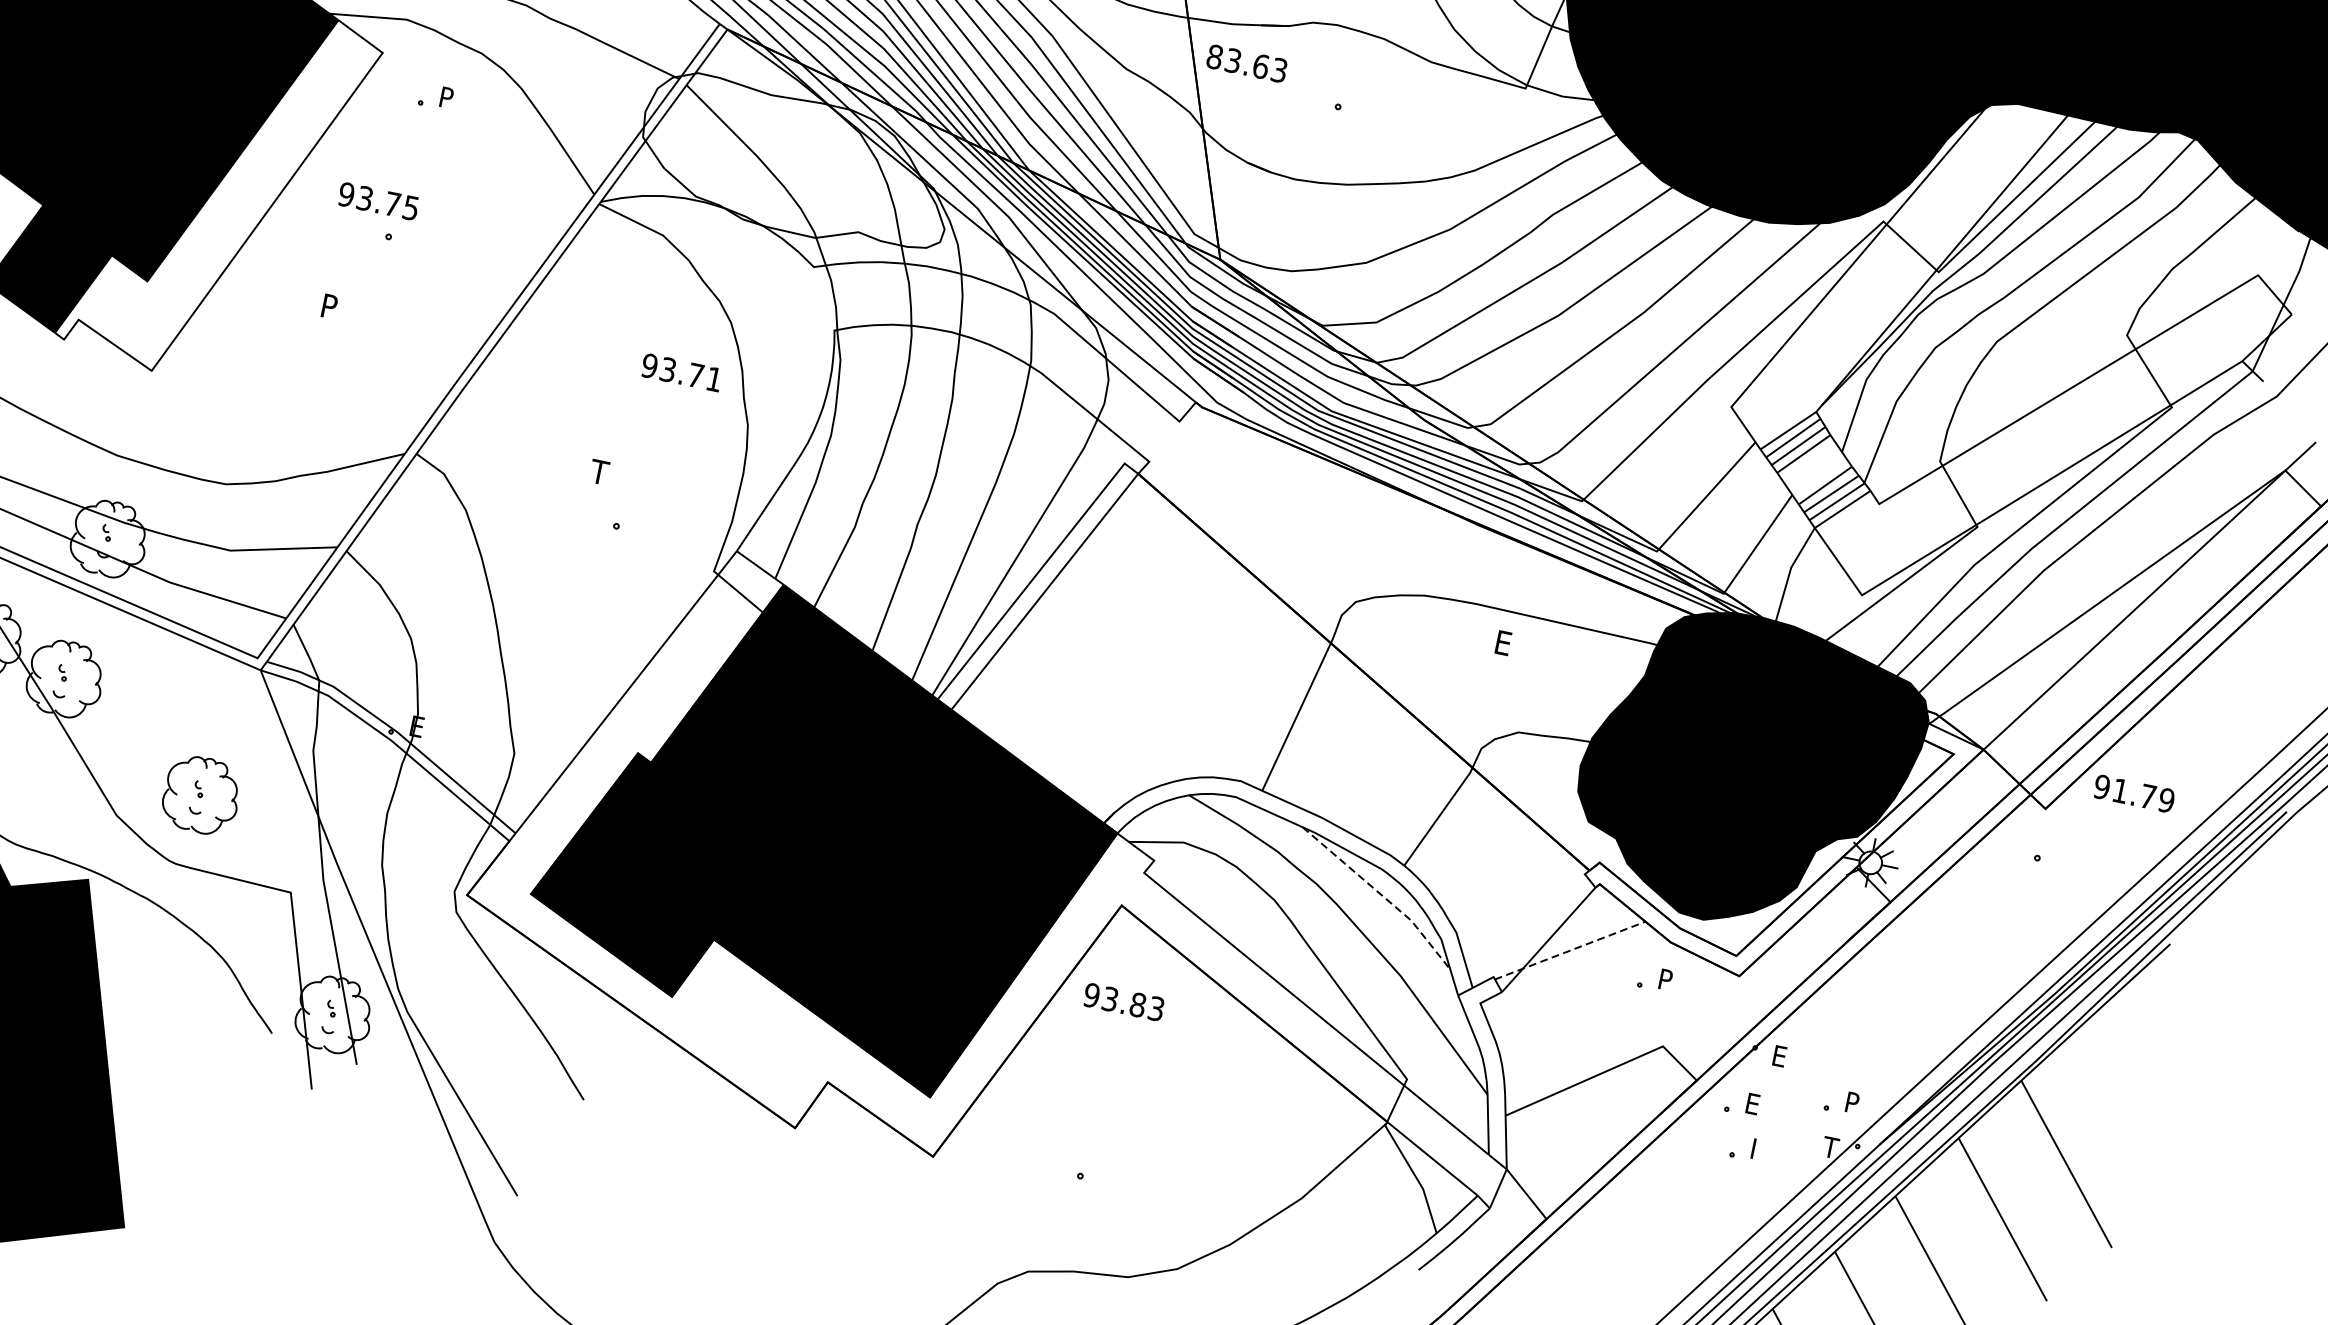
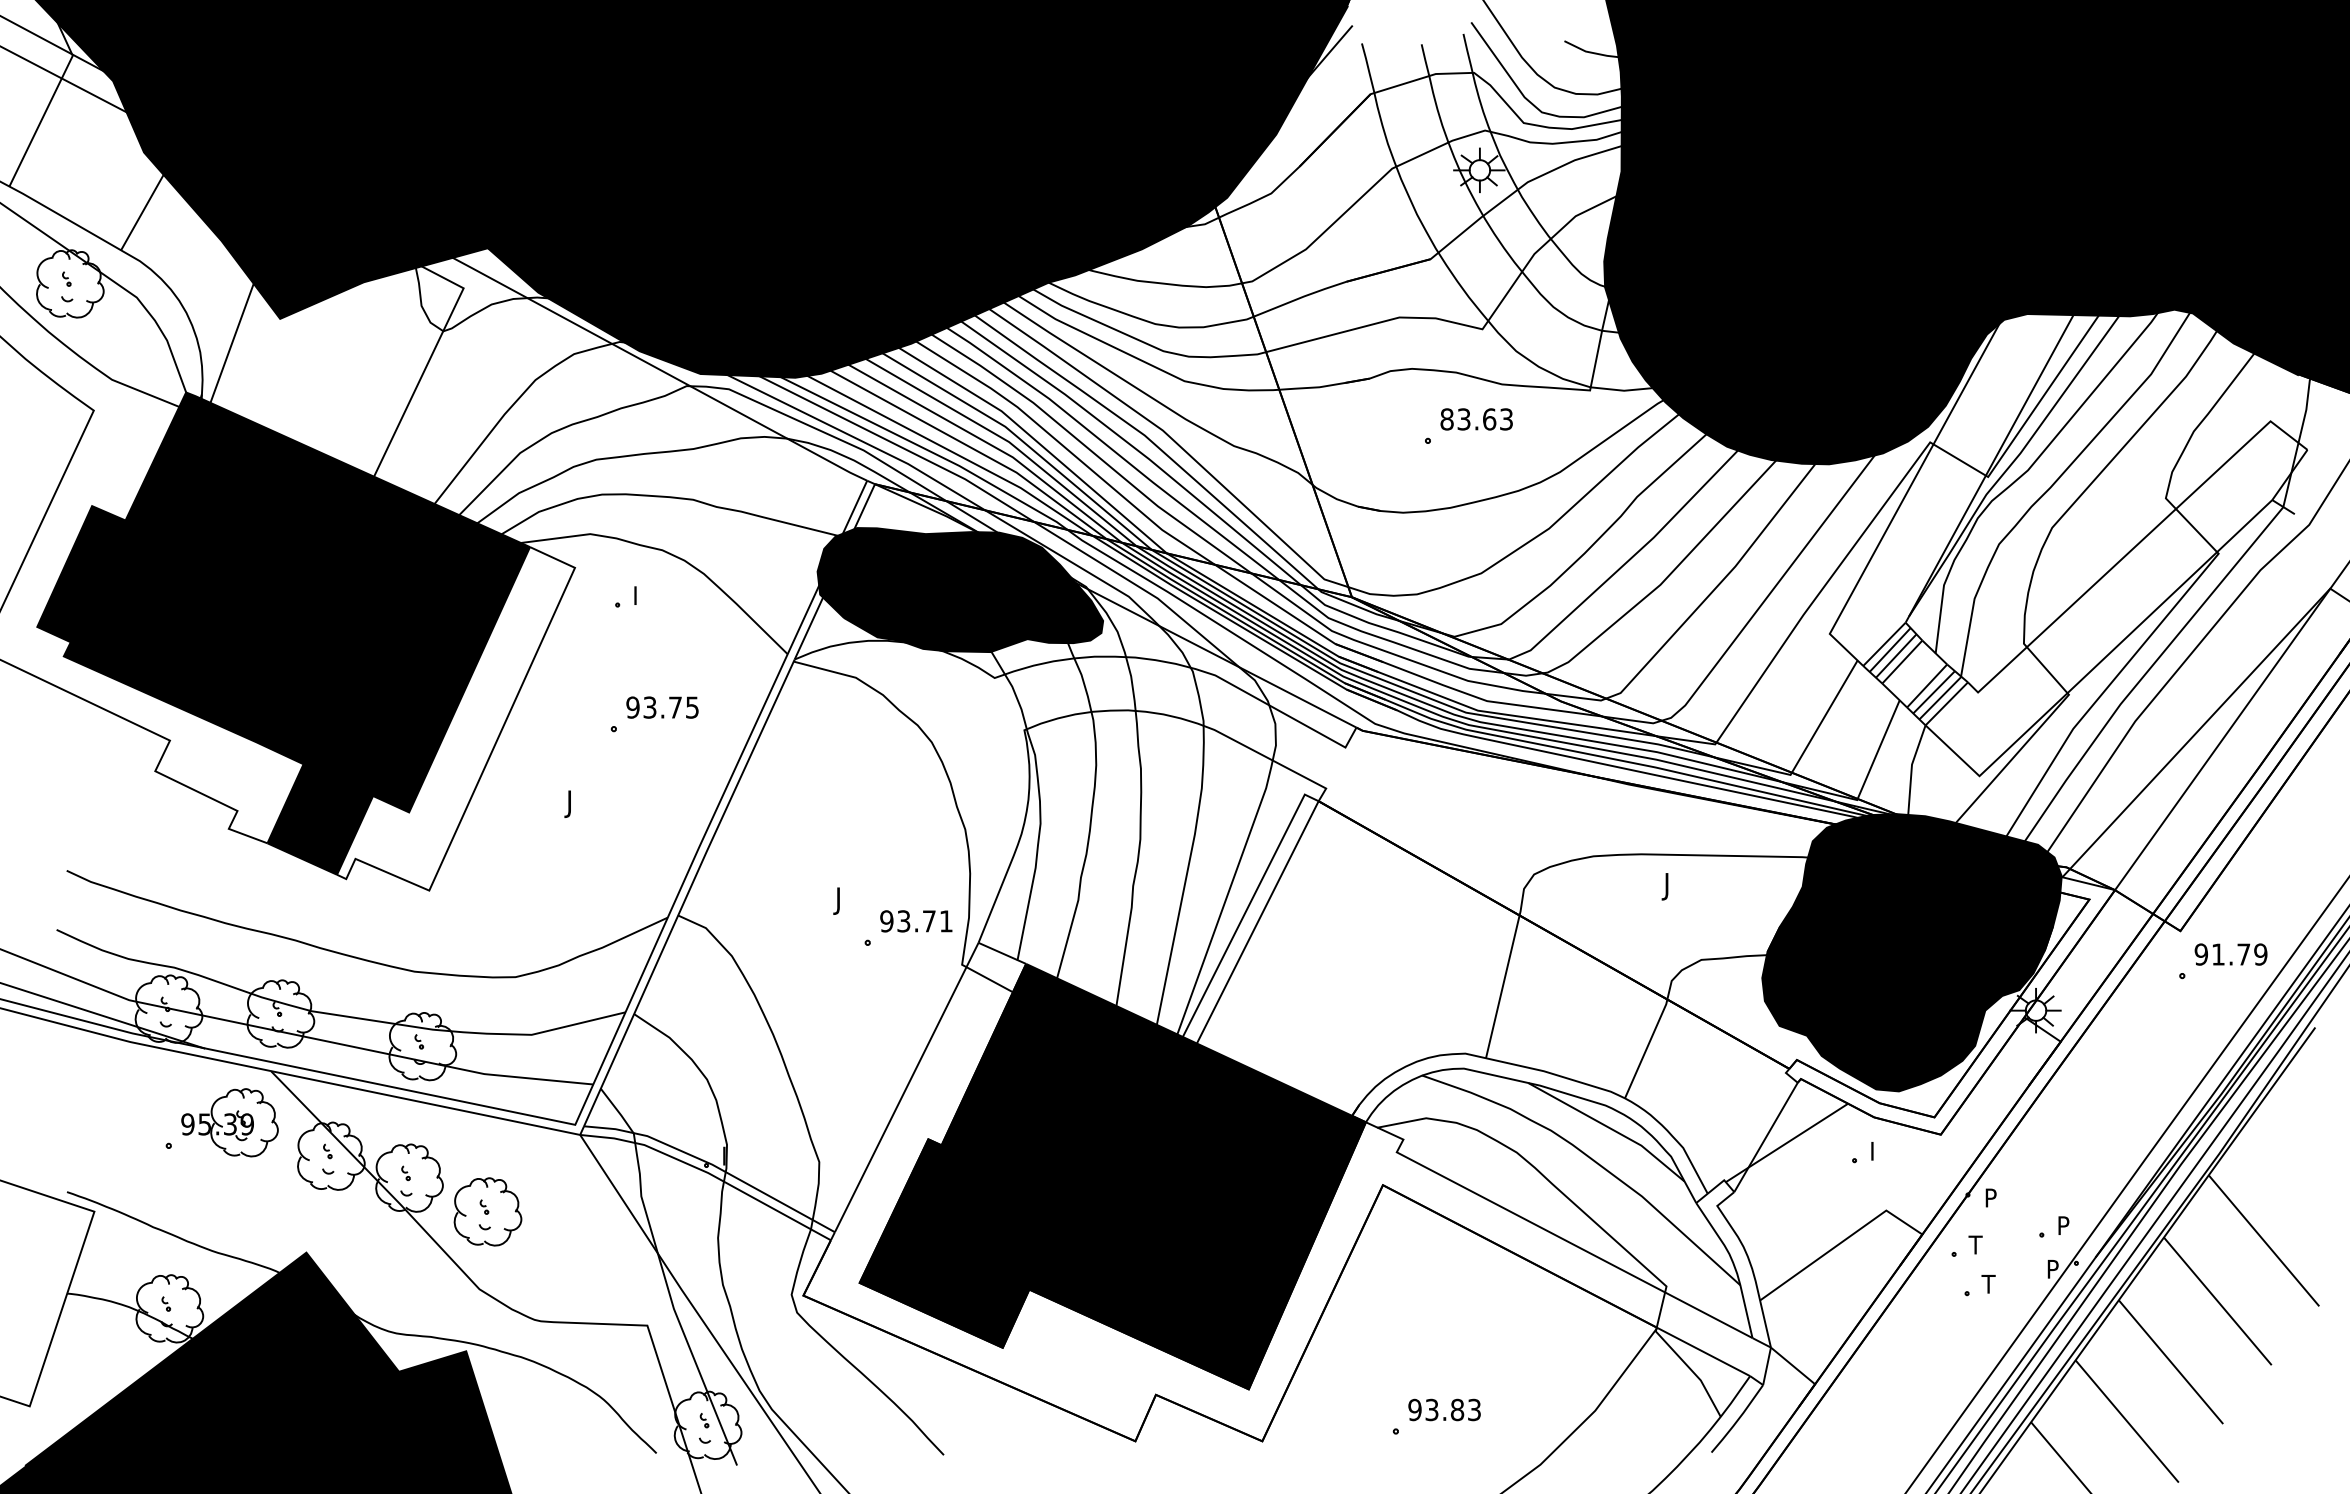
text: (1246, 63) -> (1476, 419), moved
text: (448, 93) -> (640, 591), P -> I
fill: (796, 164) -> (960, 590), added
text: (378, 201) -> (662, 707), moved
text: (326, 308) -> (572, 803), P -> J
text: (681, 372) -> (916, 921), moved
text: (597, 474) -> (841, 900), T -> J
text: (1500, 645) -> (1669, 886), E -> J
text: (418, 726) -> (729, 1155), E -> I
text: (2133, 793) -> (2230, 954), moved
part: (201, 794) -> (487, 1211), moved
line: (1381, 895) -> (1610, 1128), dashed -> solid
line: (1569, 951) -> (1786, 1143), dashed -> solid
text: (1667, 975) -> (1877, 1147), P -> I
text: (1123, 1001) -> (1444, 1409), moved
text: (1781, 1056) -> (1992, 1197), E -> P
text: (1752, 1103) -> (1975, 1244), E -> T
text: (1830, 1146) -> (2052, 1268), T -> P
text: (1757, 1148) -> (1988, 1283), I -> T

